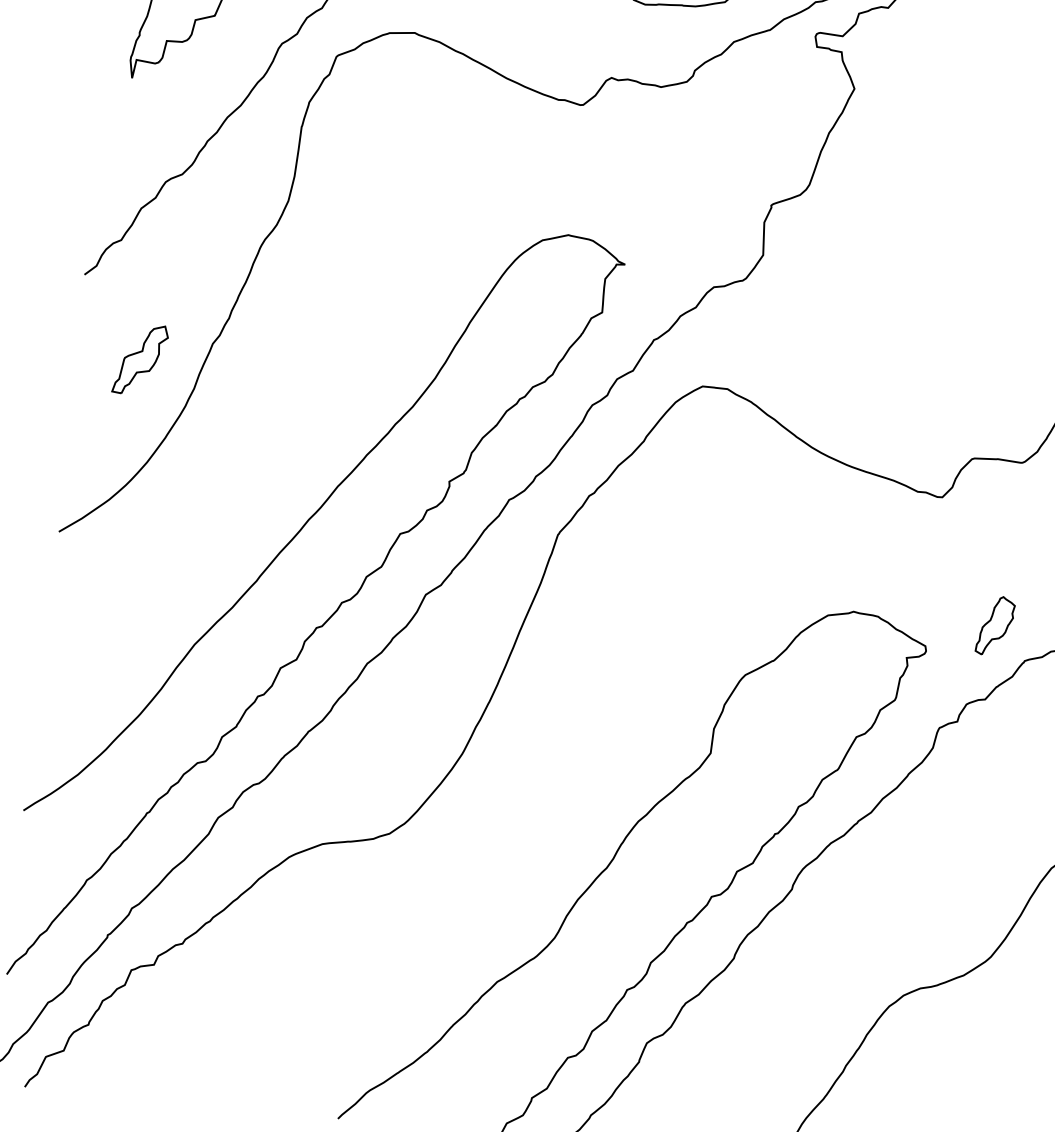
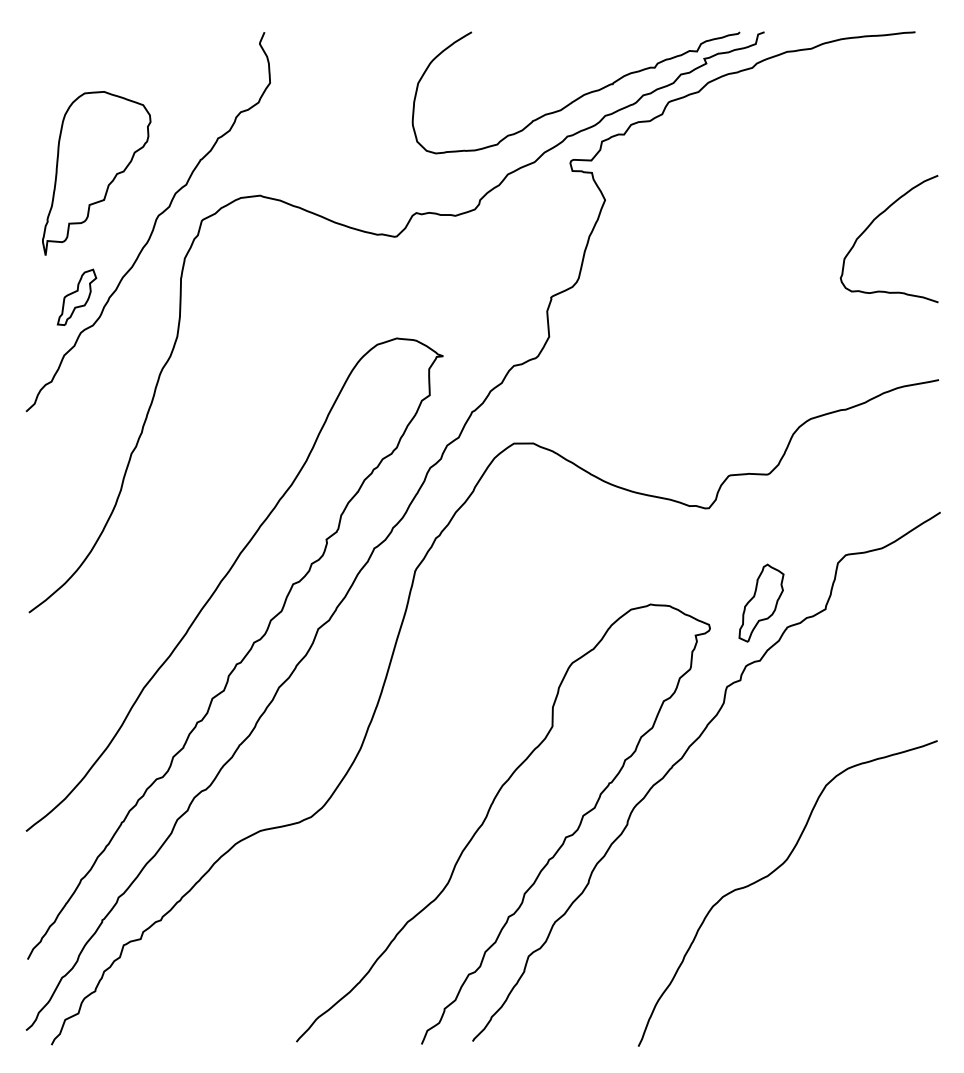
part: (140, 358) -> (76, 296), moved
part: (995, 625) -> (761, 602), size x1.67

